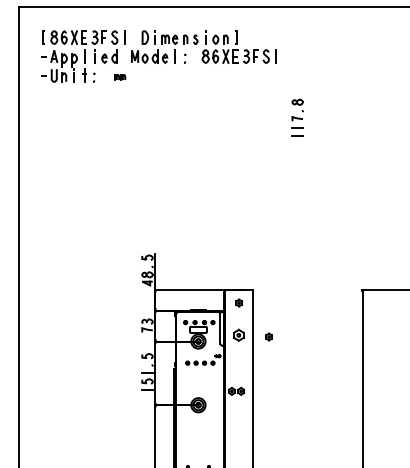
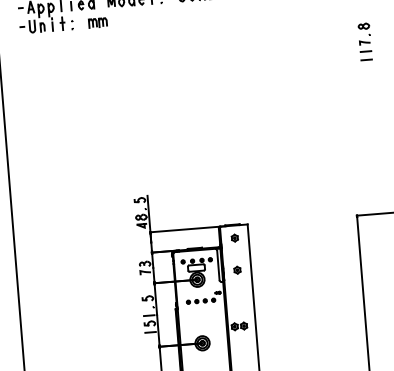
part: (119, 77) -> (97, 22), size x1.67
part: (297, 117) -> (364, 41), moved
part: (239, 334) -> (237, 269), size x0.62
part: (268, 336) -> (266, 269), removed

